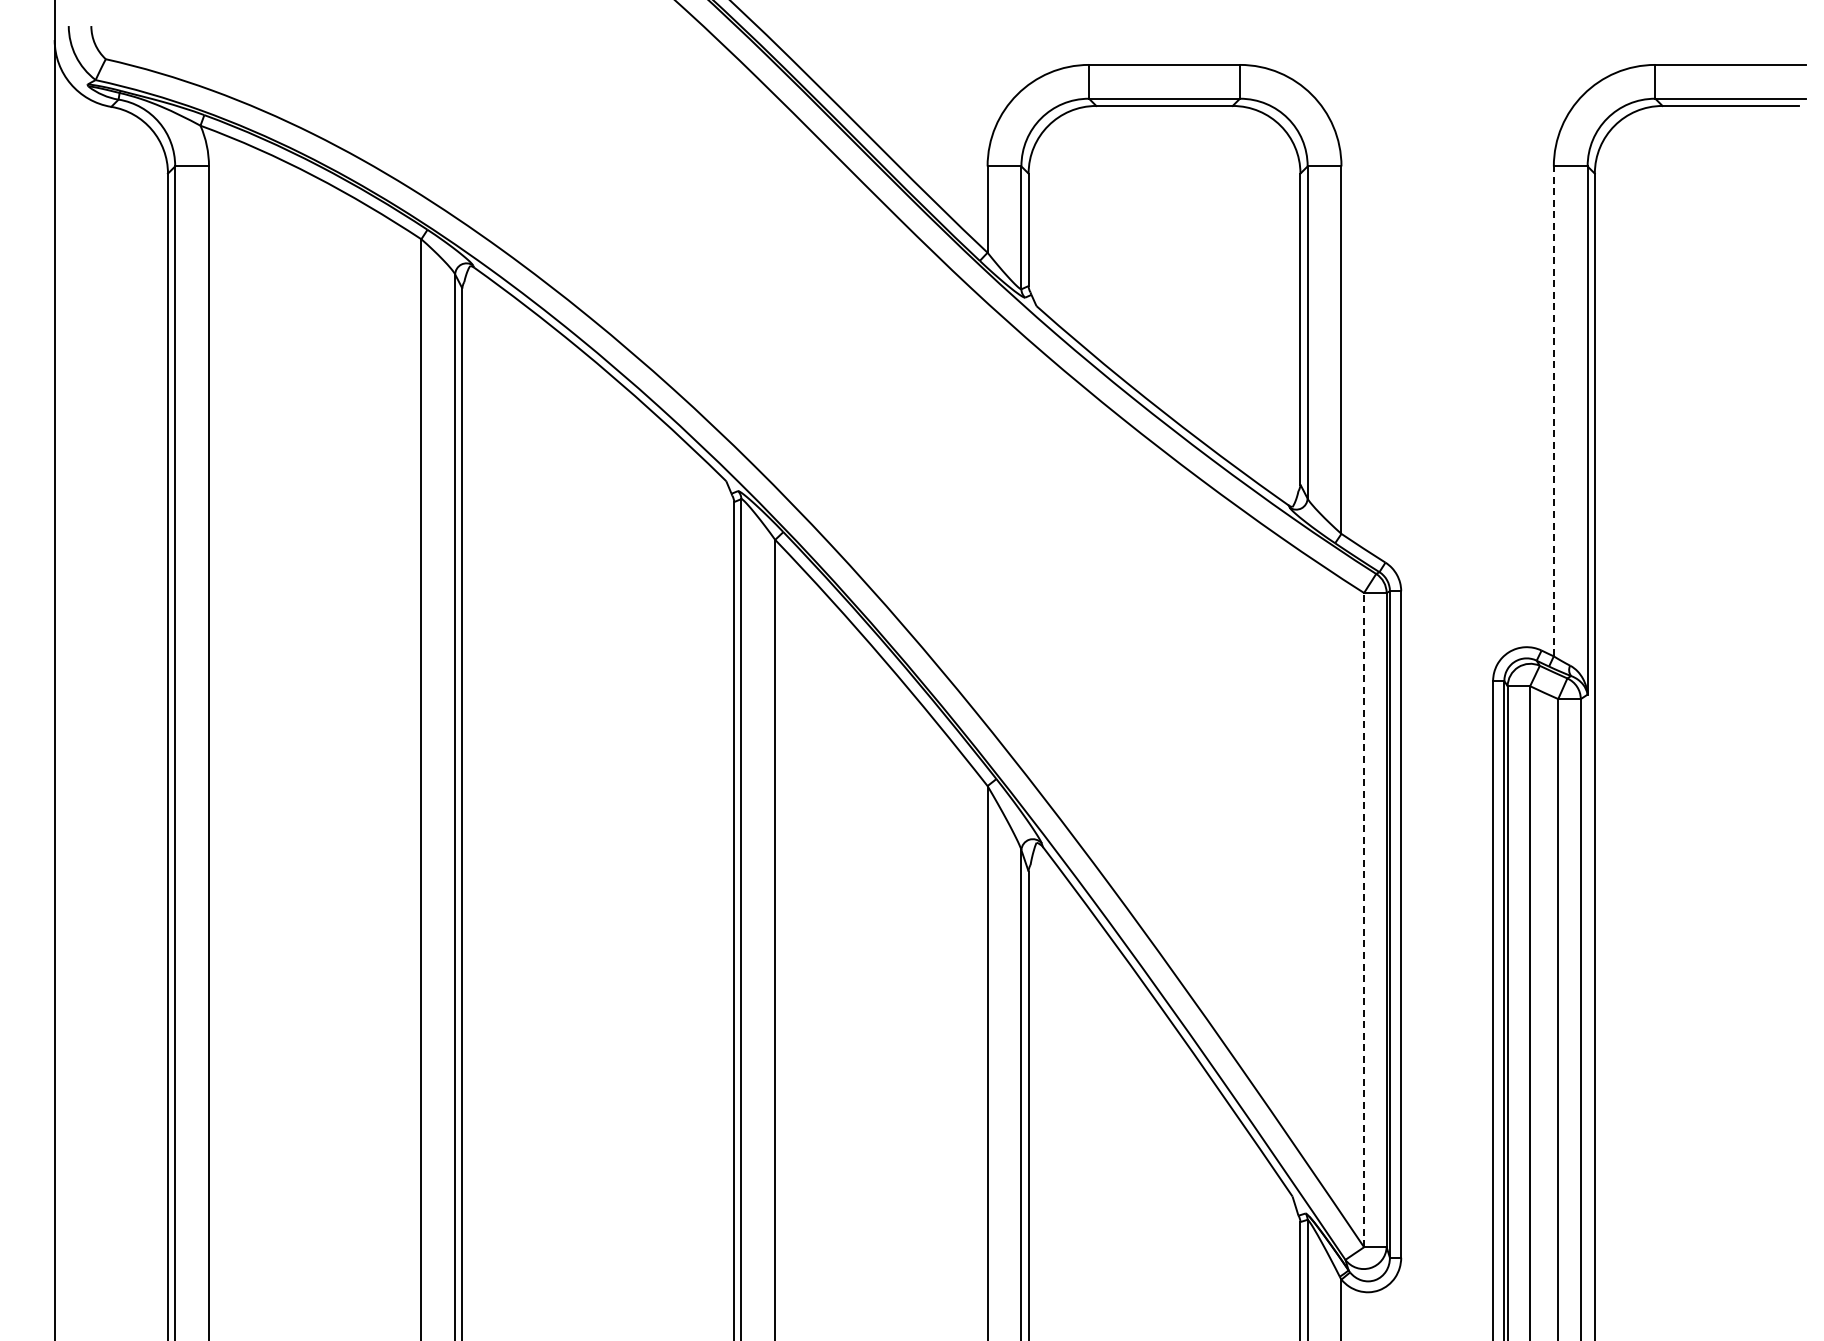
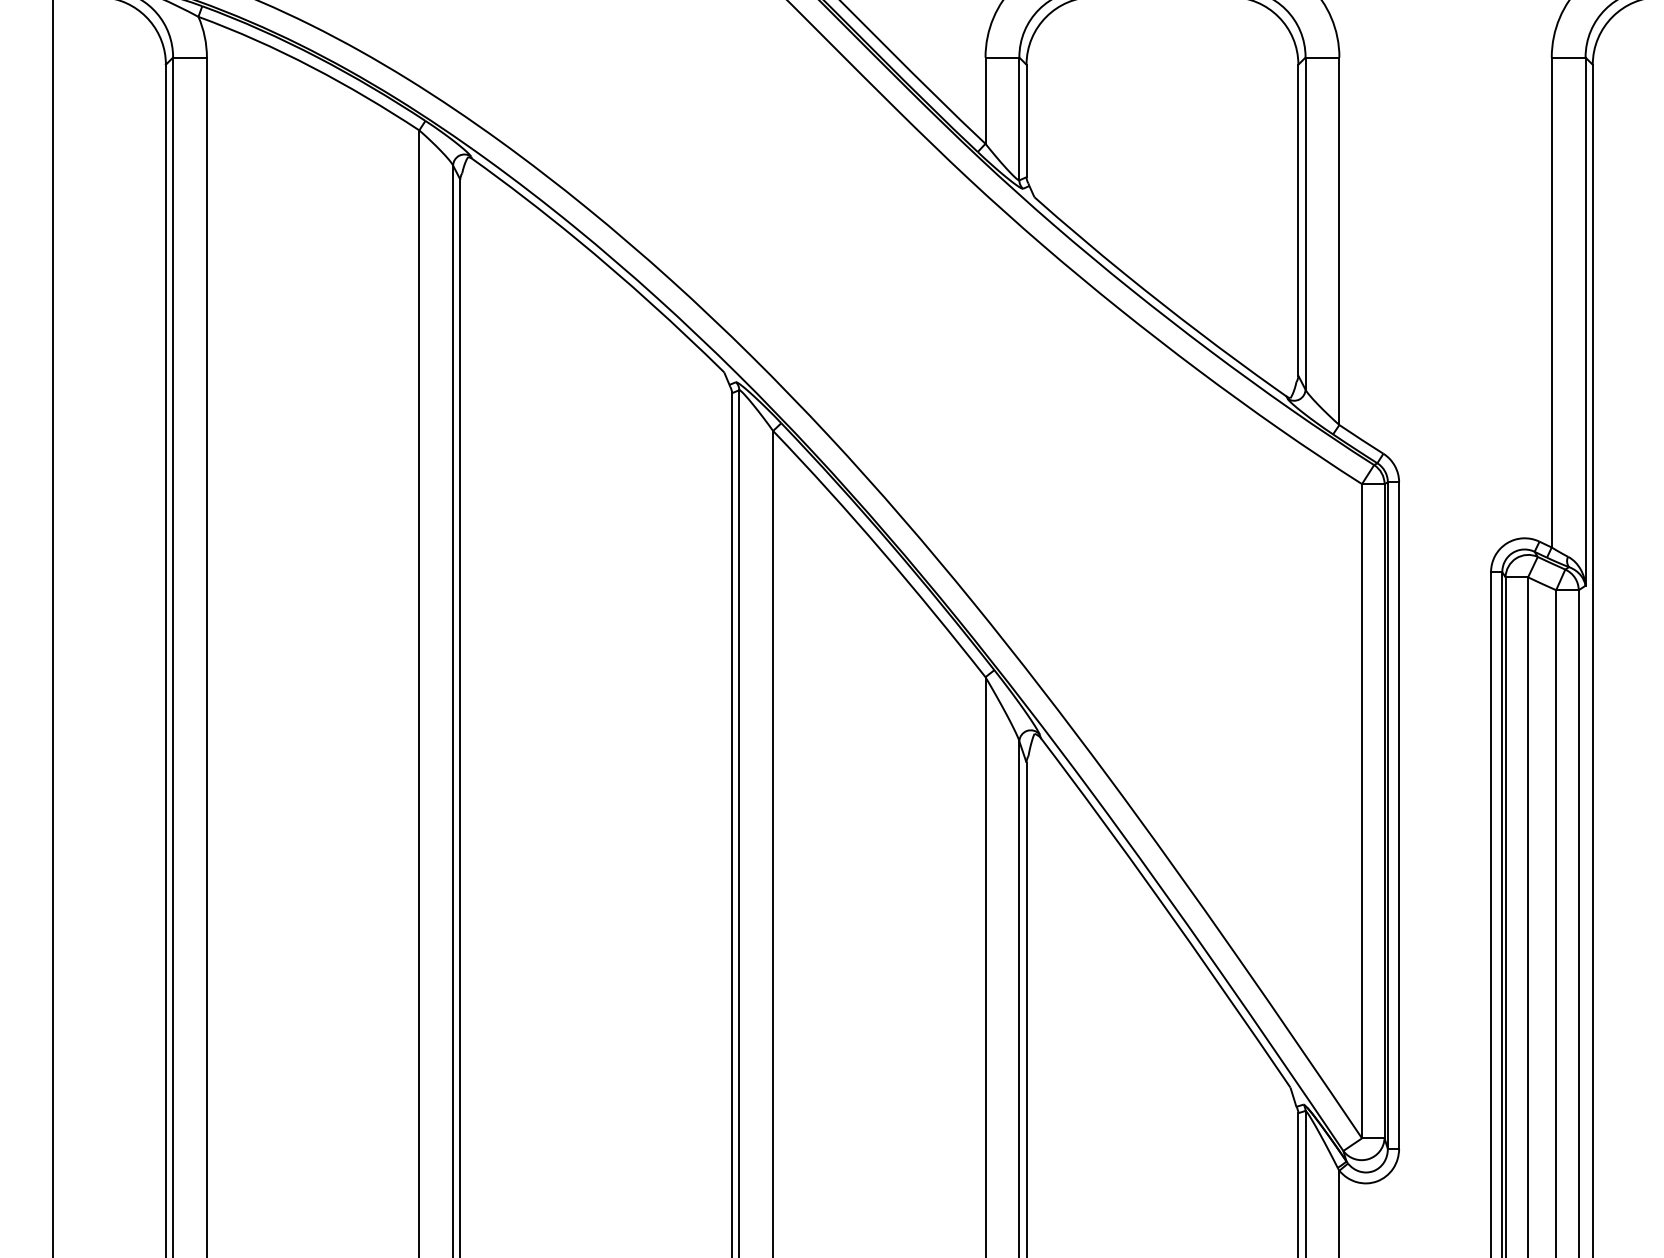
line: (1553, 411) -> (1551, 302), dashed -> solid
line: (1364, 919) -> (1362, 810), dashed -> solid

